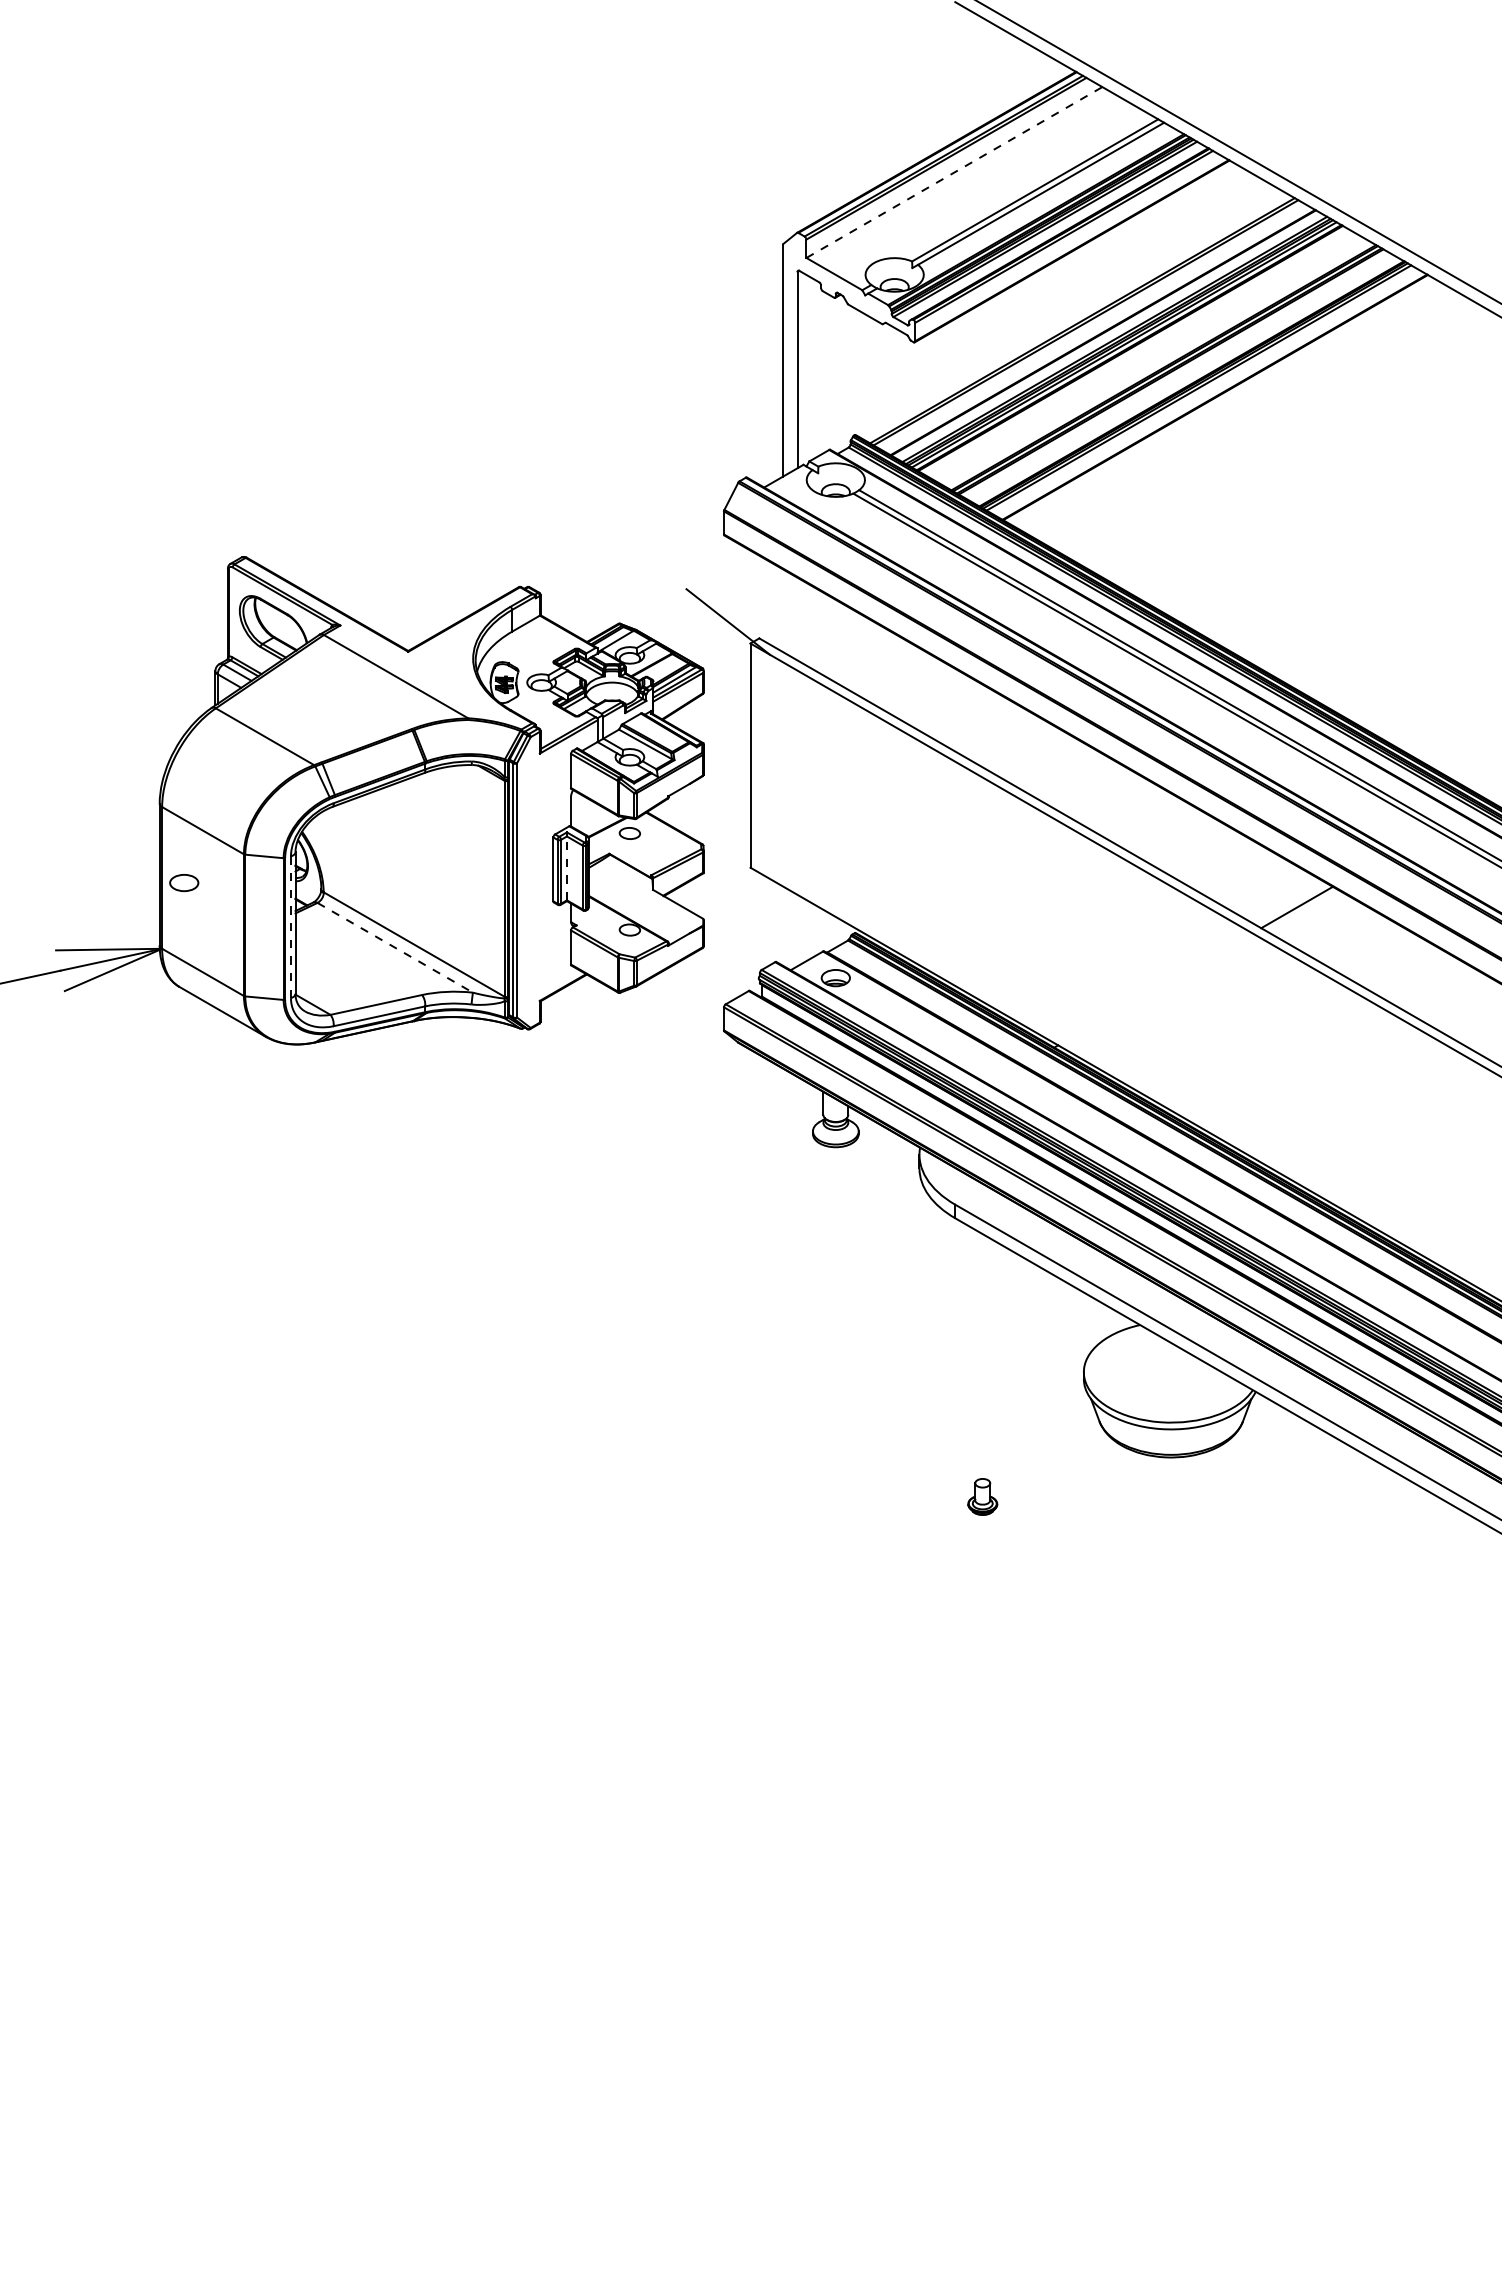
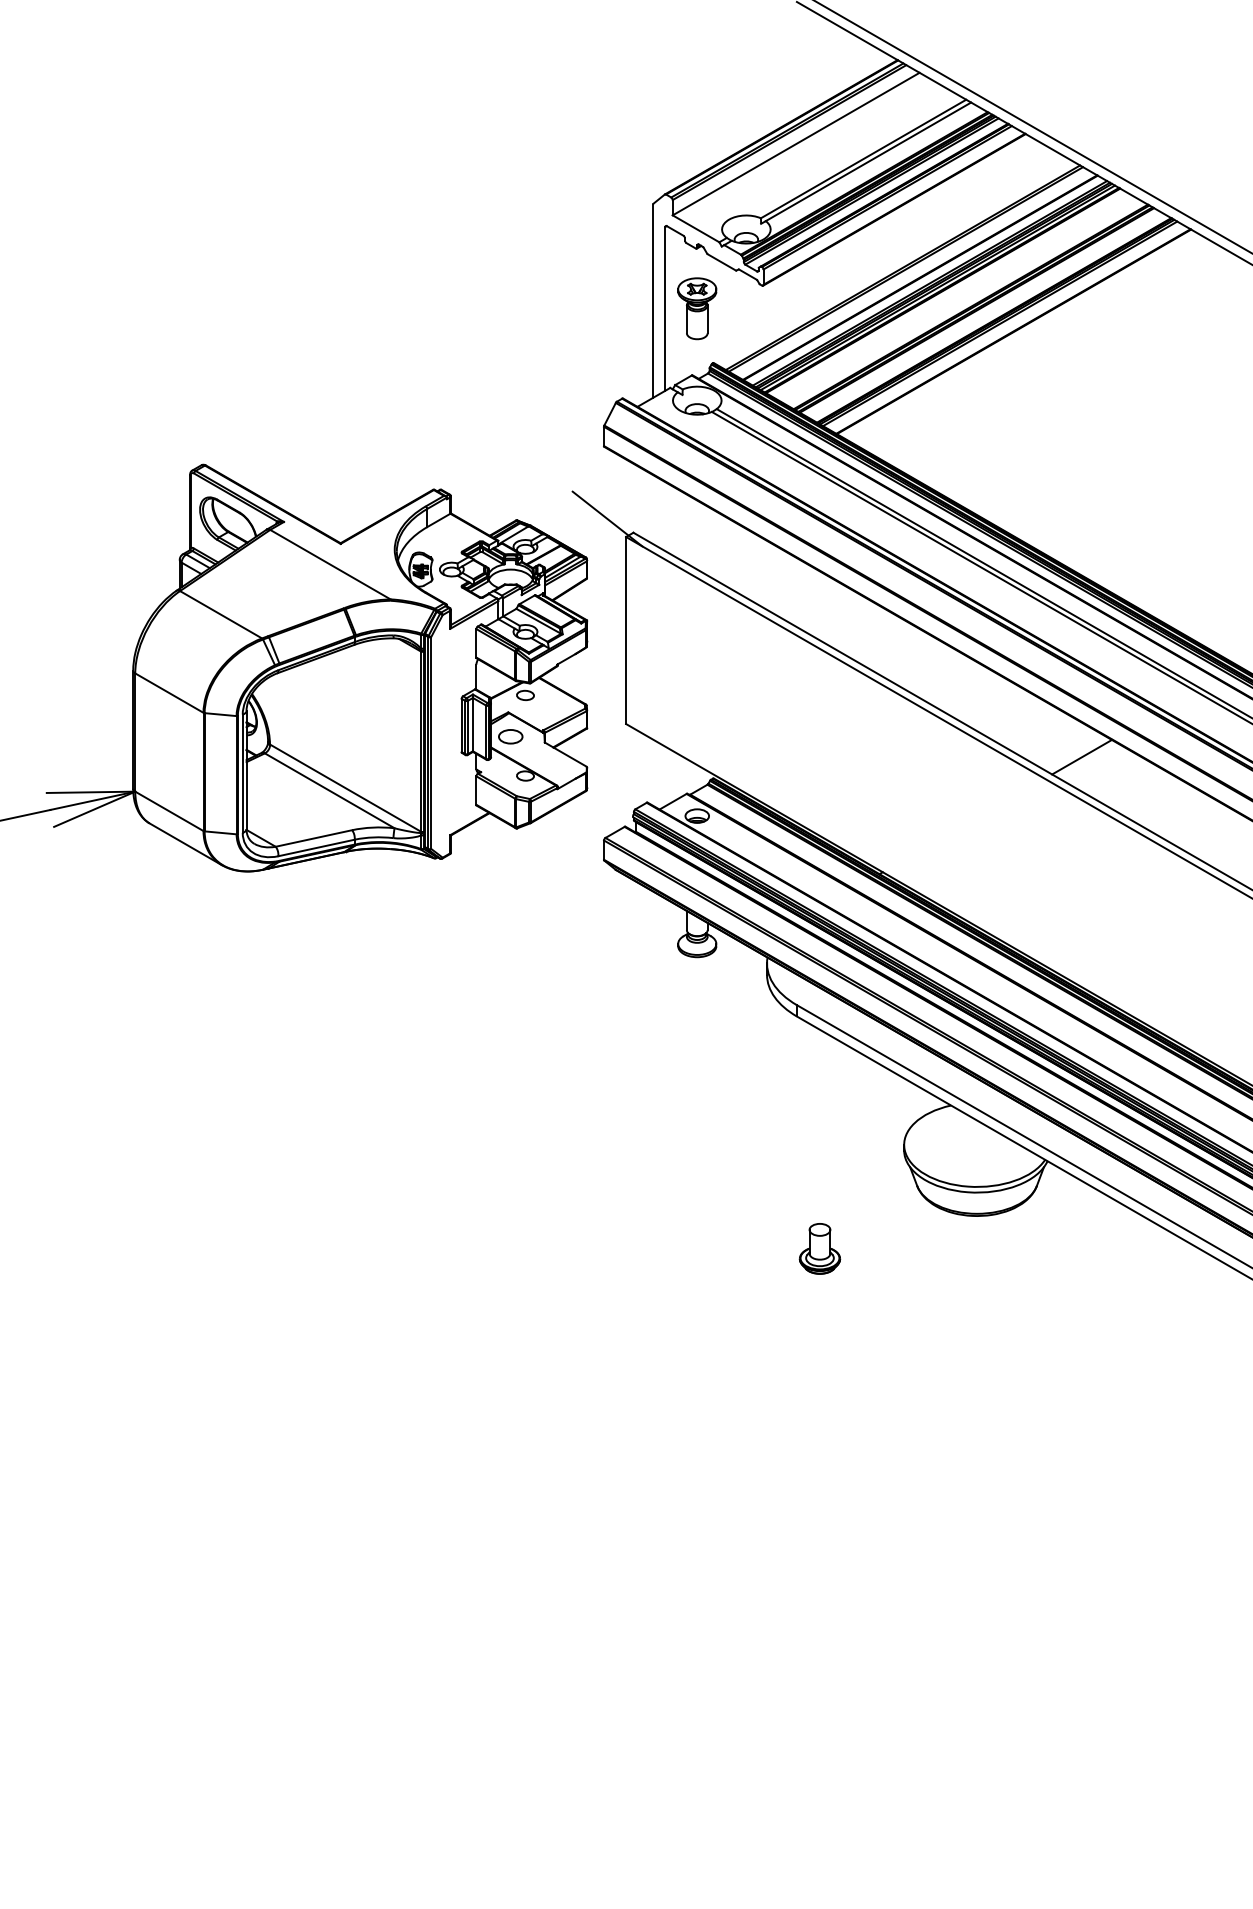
line: (954, 172) -> (796, 144), dashed -> solid
part: (835, 369) -> (696, 308), added
line: (566, 868) -> (472, 724), dashed -> solid
part: (184, 883) -> (510, 737), moved
line: (290, 927) -> (242, 773), dashed -> solid
line: (395, 947) -> (329, 790), dashed -> solid
part: (982, 1496) -> (819, 1248), size x1.67

